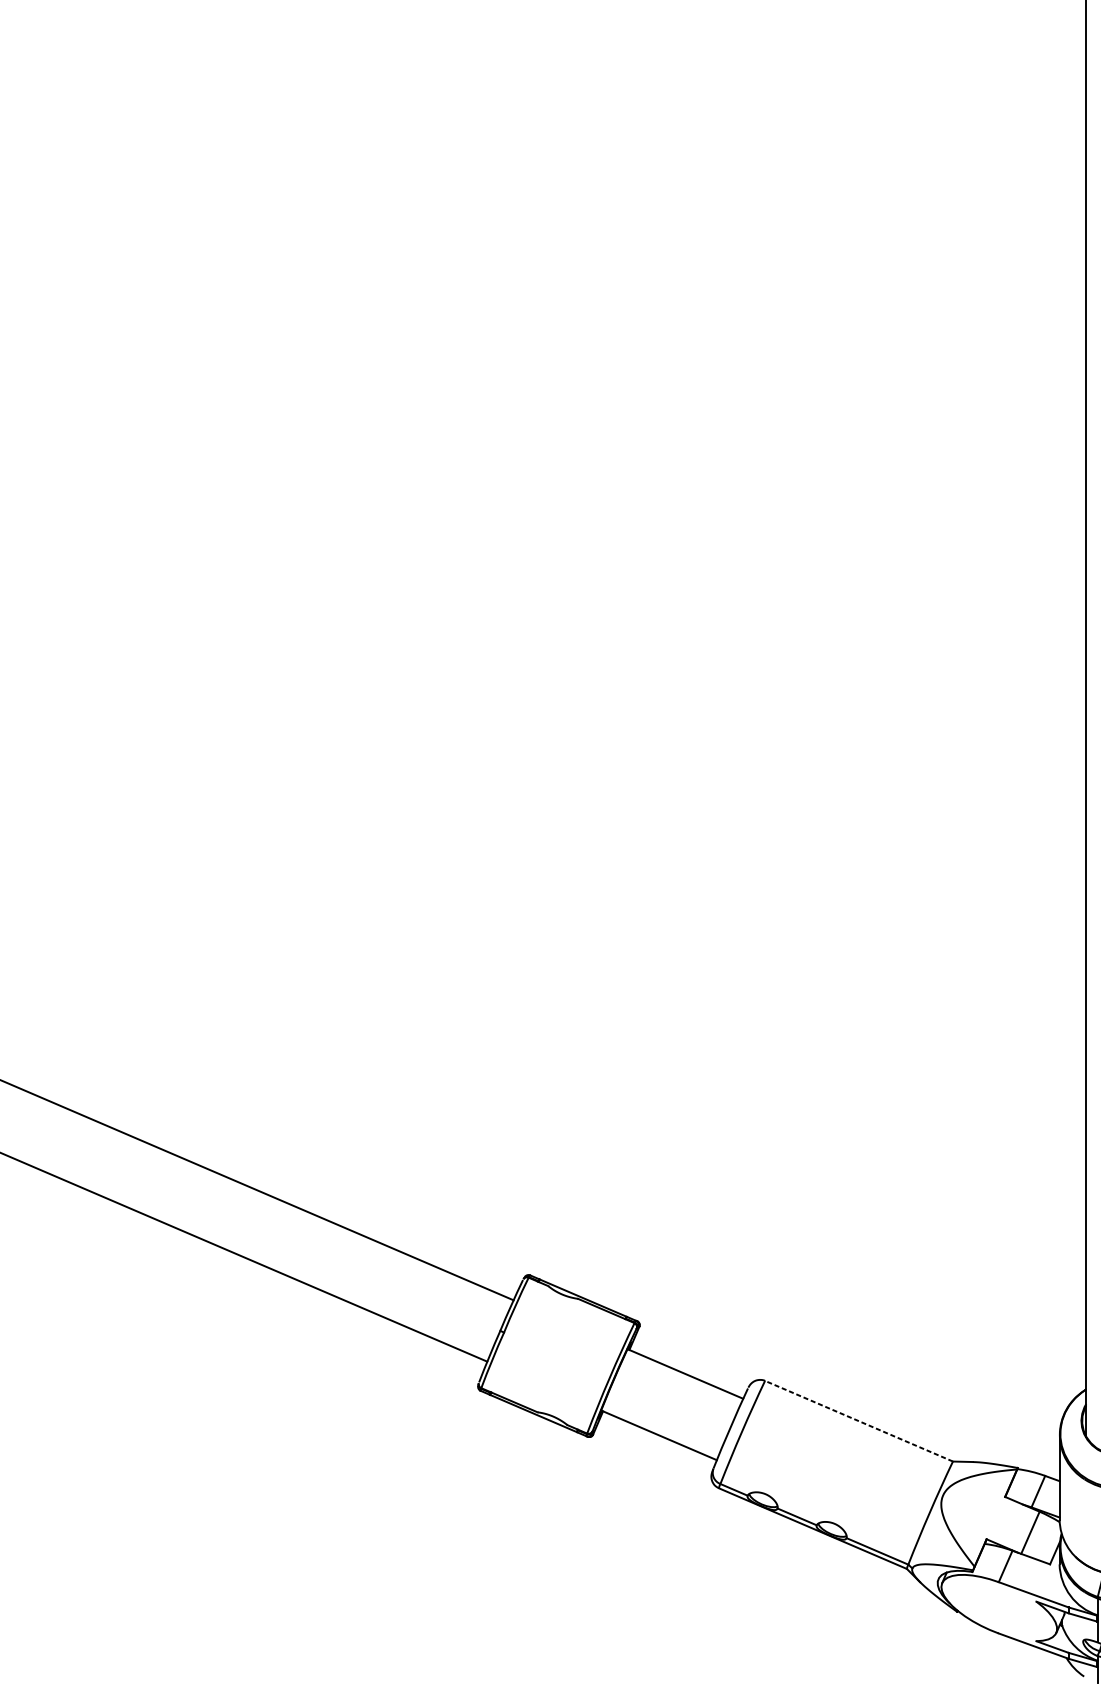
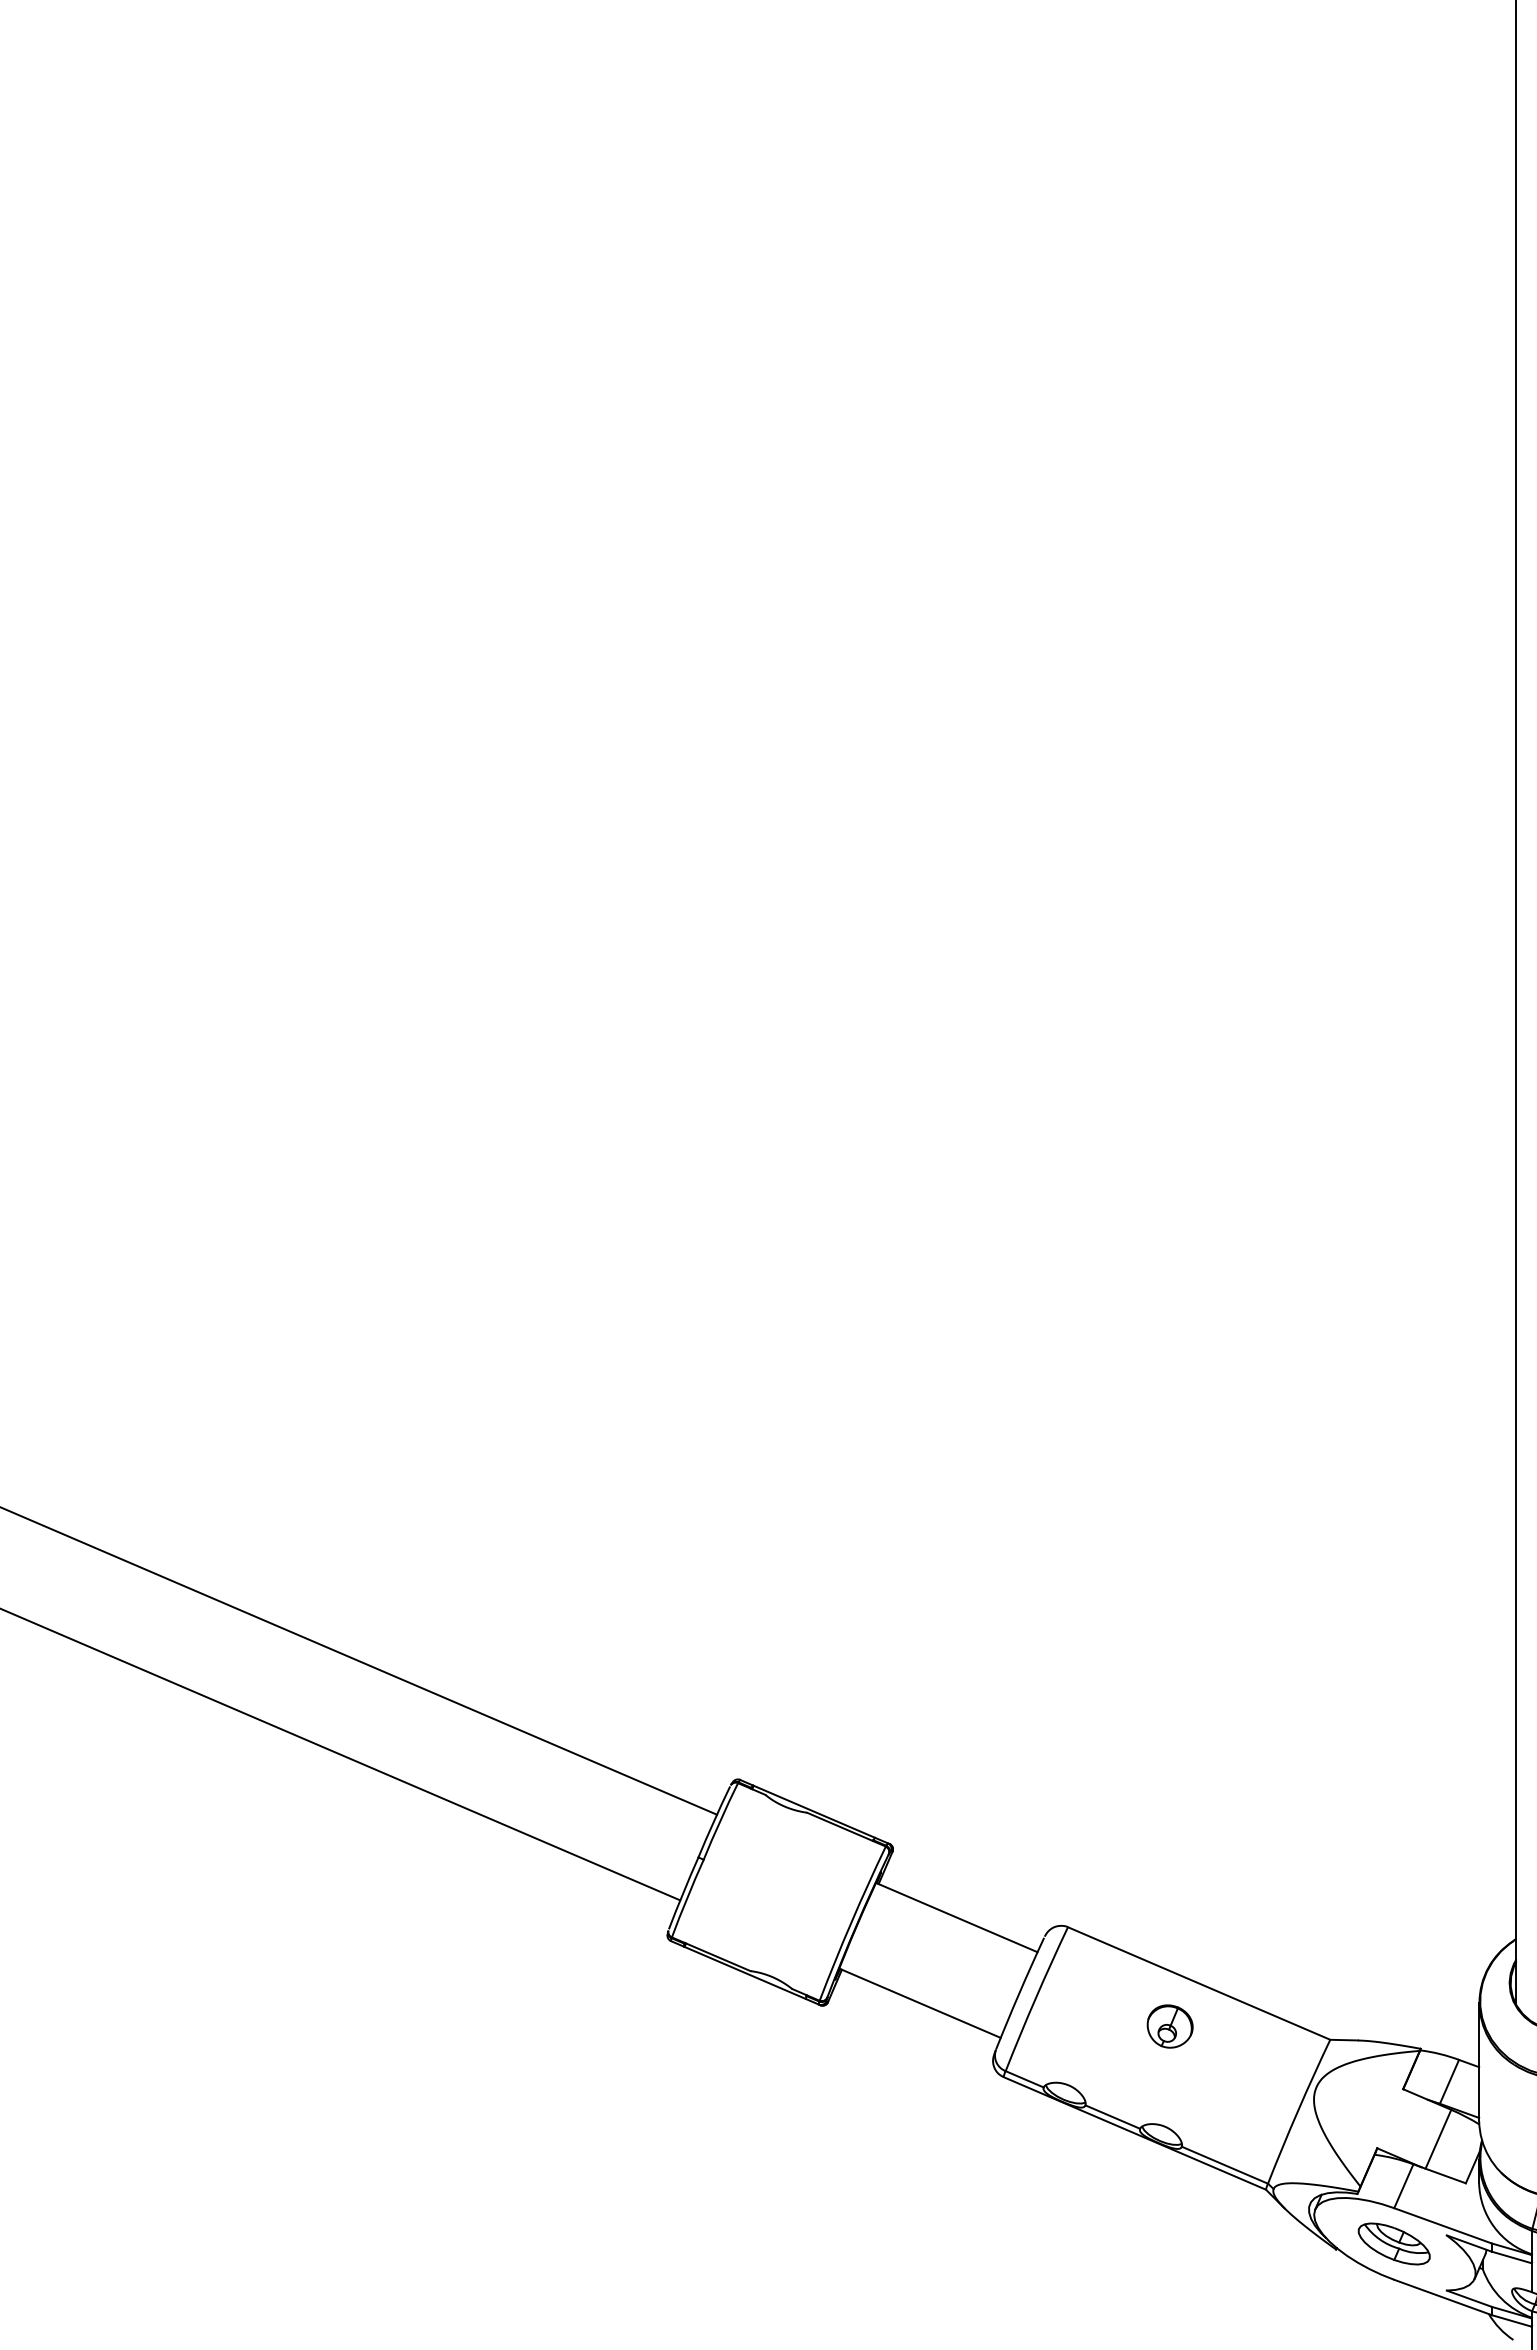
line: (859, 1421) -> (1199, 1983), dashed -> solid
part: (837, 1452) -> (1169, 2026), added
part: (998, 1607) -> (1393, 2243), added

